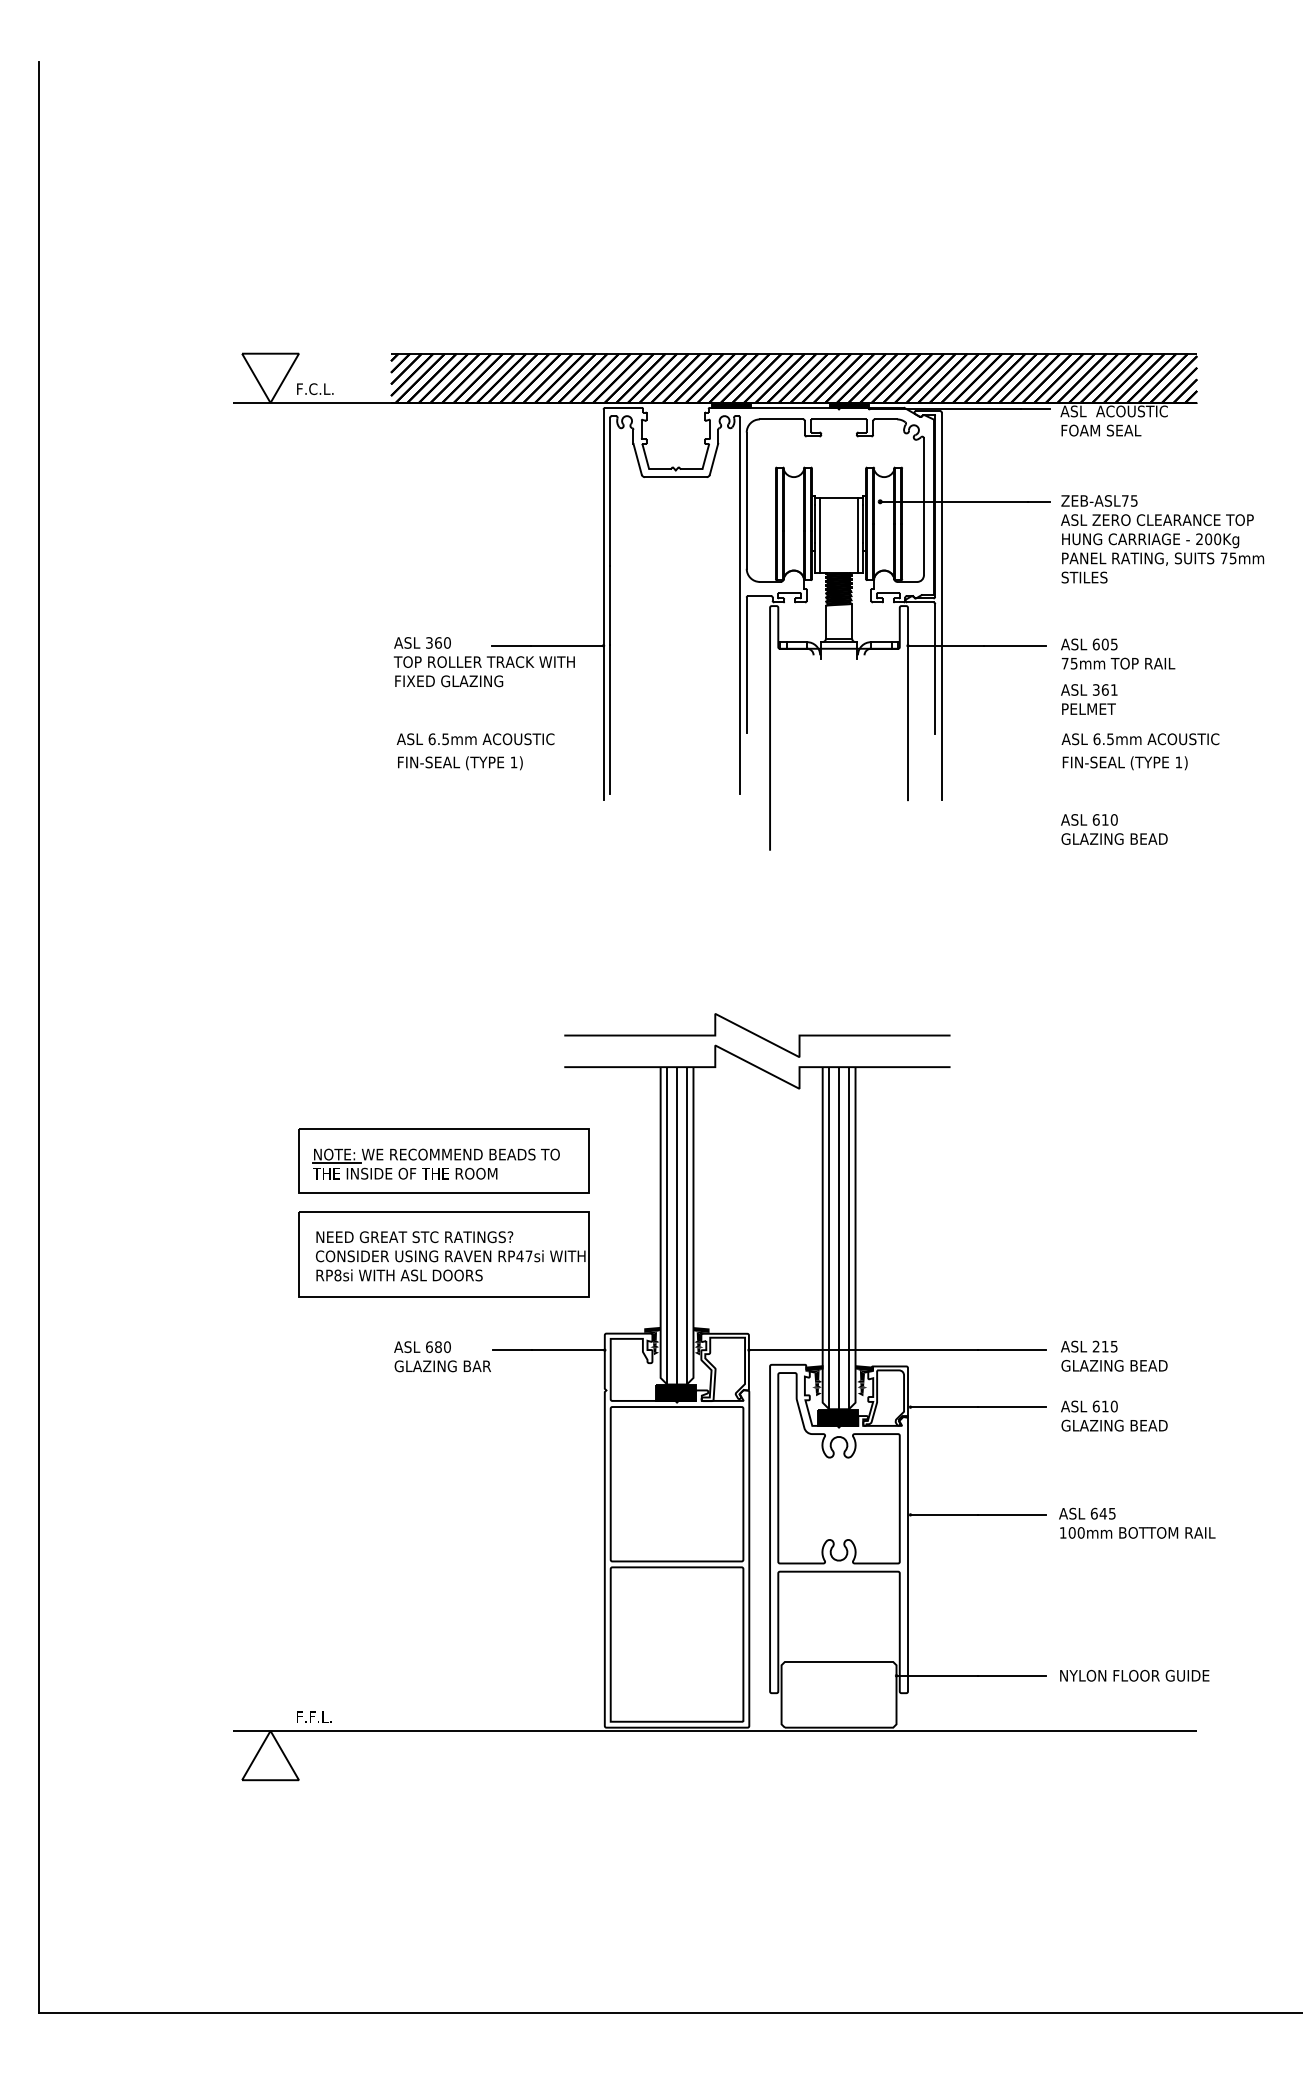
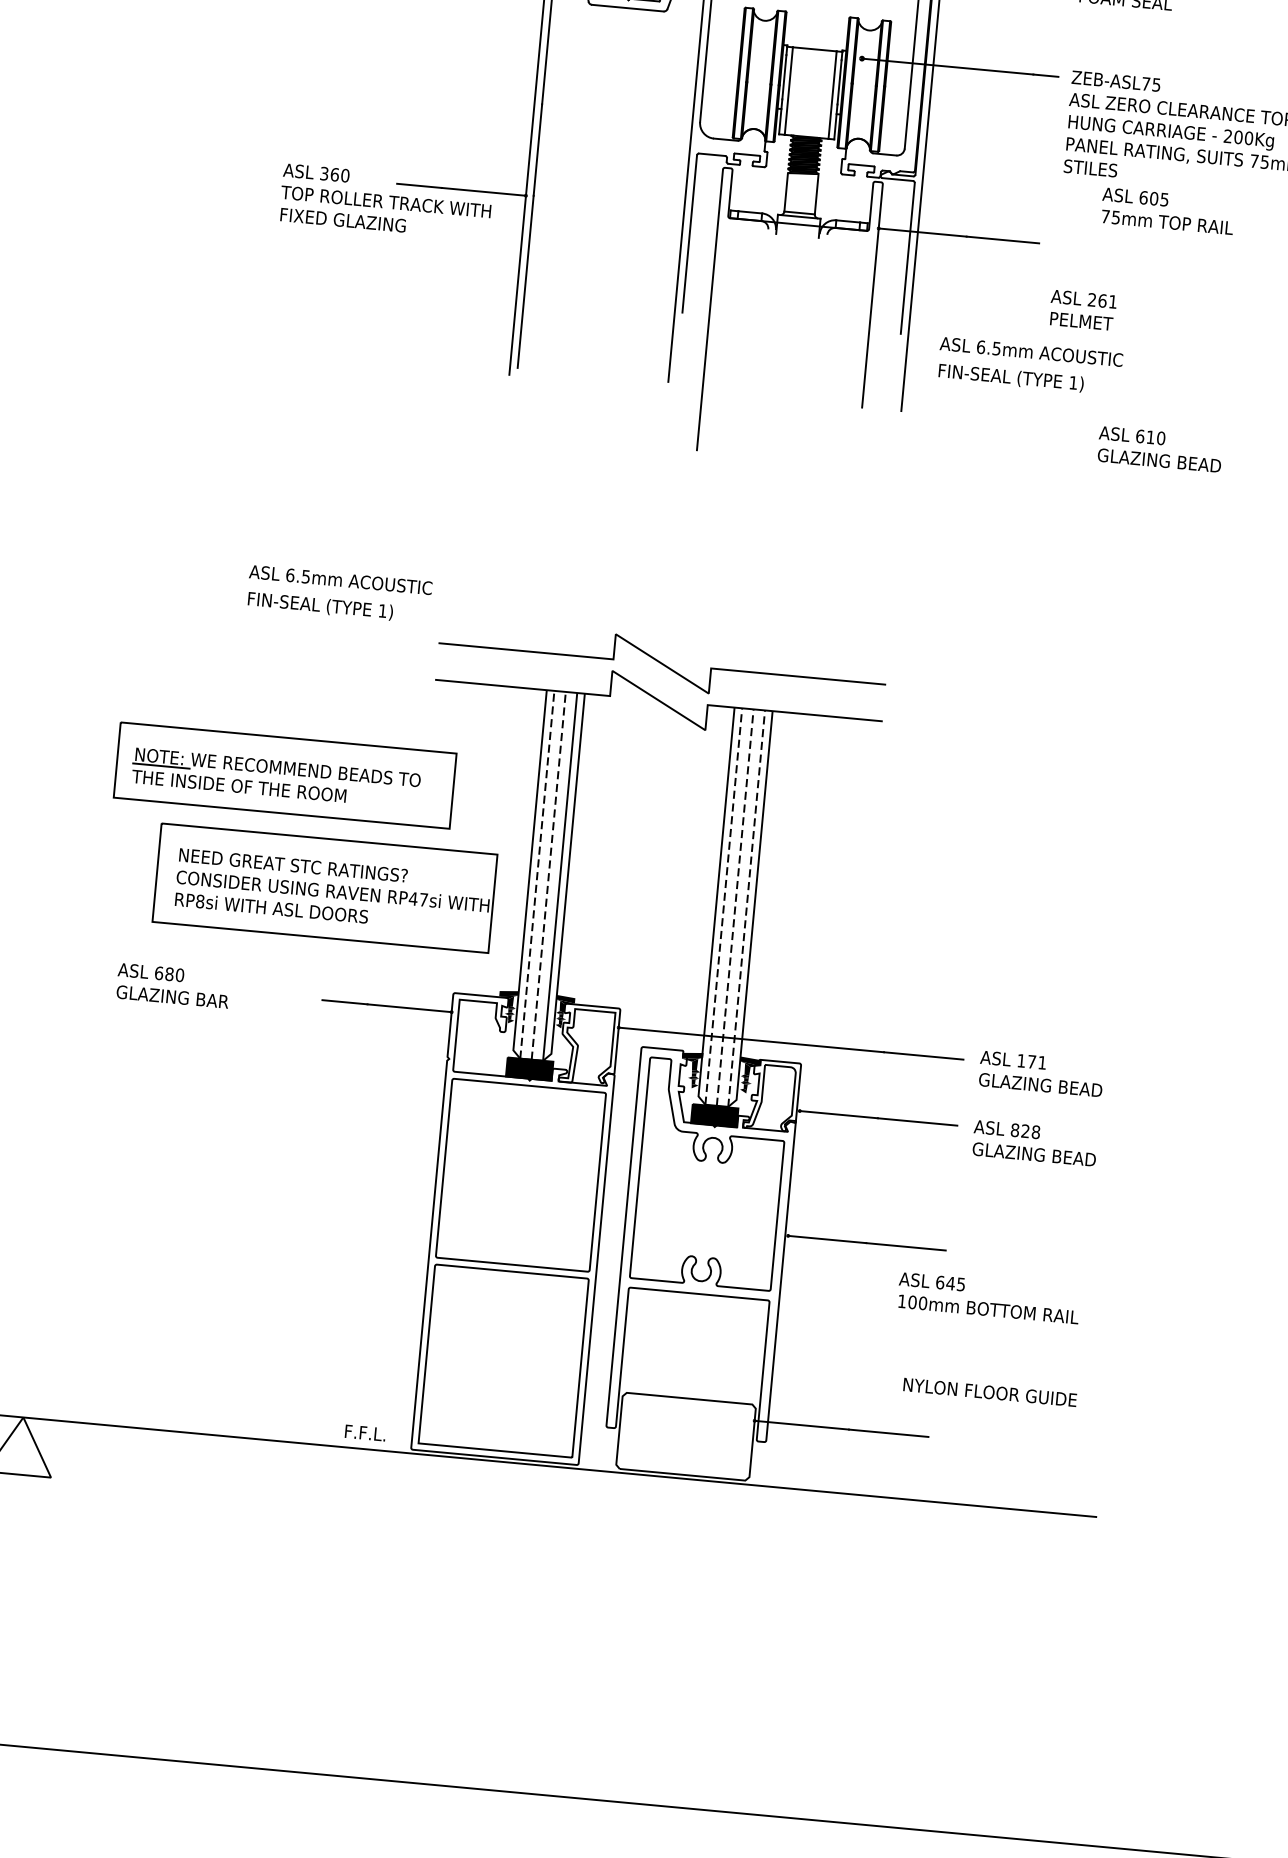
text: (1118, 653) -> (1168, 210), moved
text: (1096, 690) -> (1092, 300), 361 -> 261
text: (475, 751) -> (339, 594), moved
text: (1140, 751) -> (1030, 366), moved
text: (1114, 829) -> (1160, 449), moved
line: (667, 1225) -> (537, 874), solid -> dashed
line: (677, 1225) -> (549, 875), solid -> dashed
line: (829, 1237) -> (724, 905), solid -> dashed
line: (839, 1237) -> (735, 906), solid -> dashed
line: (848, 1237) -> (746, 907), solid -> dashed
part: (443, 1254) -> (324, 888), moved
text: (1104, 1346) -> (1031, 1061), 215 -> 171
text: (442, 1356) -> (173, 985), moved
text: (1104, 1406) -> (1024, 1131), 610 -> 828
text: (1137, 1522) -> (989, 1297), moved
text: (1134, 1675) -> (989, 1392), moved
text: (314, 1716) -> (365, 1432), moved

